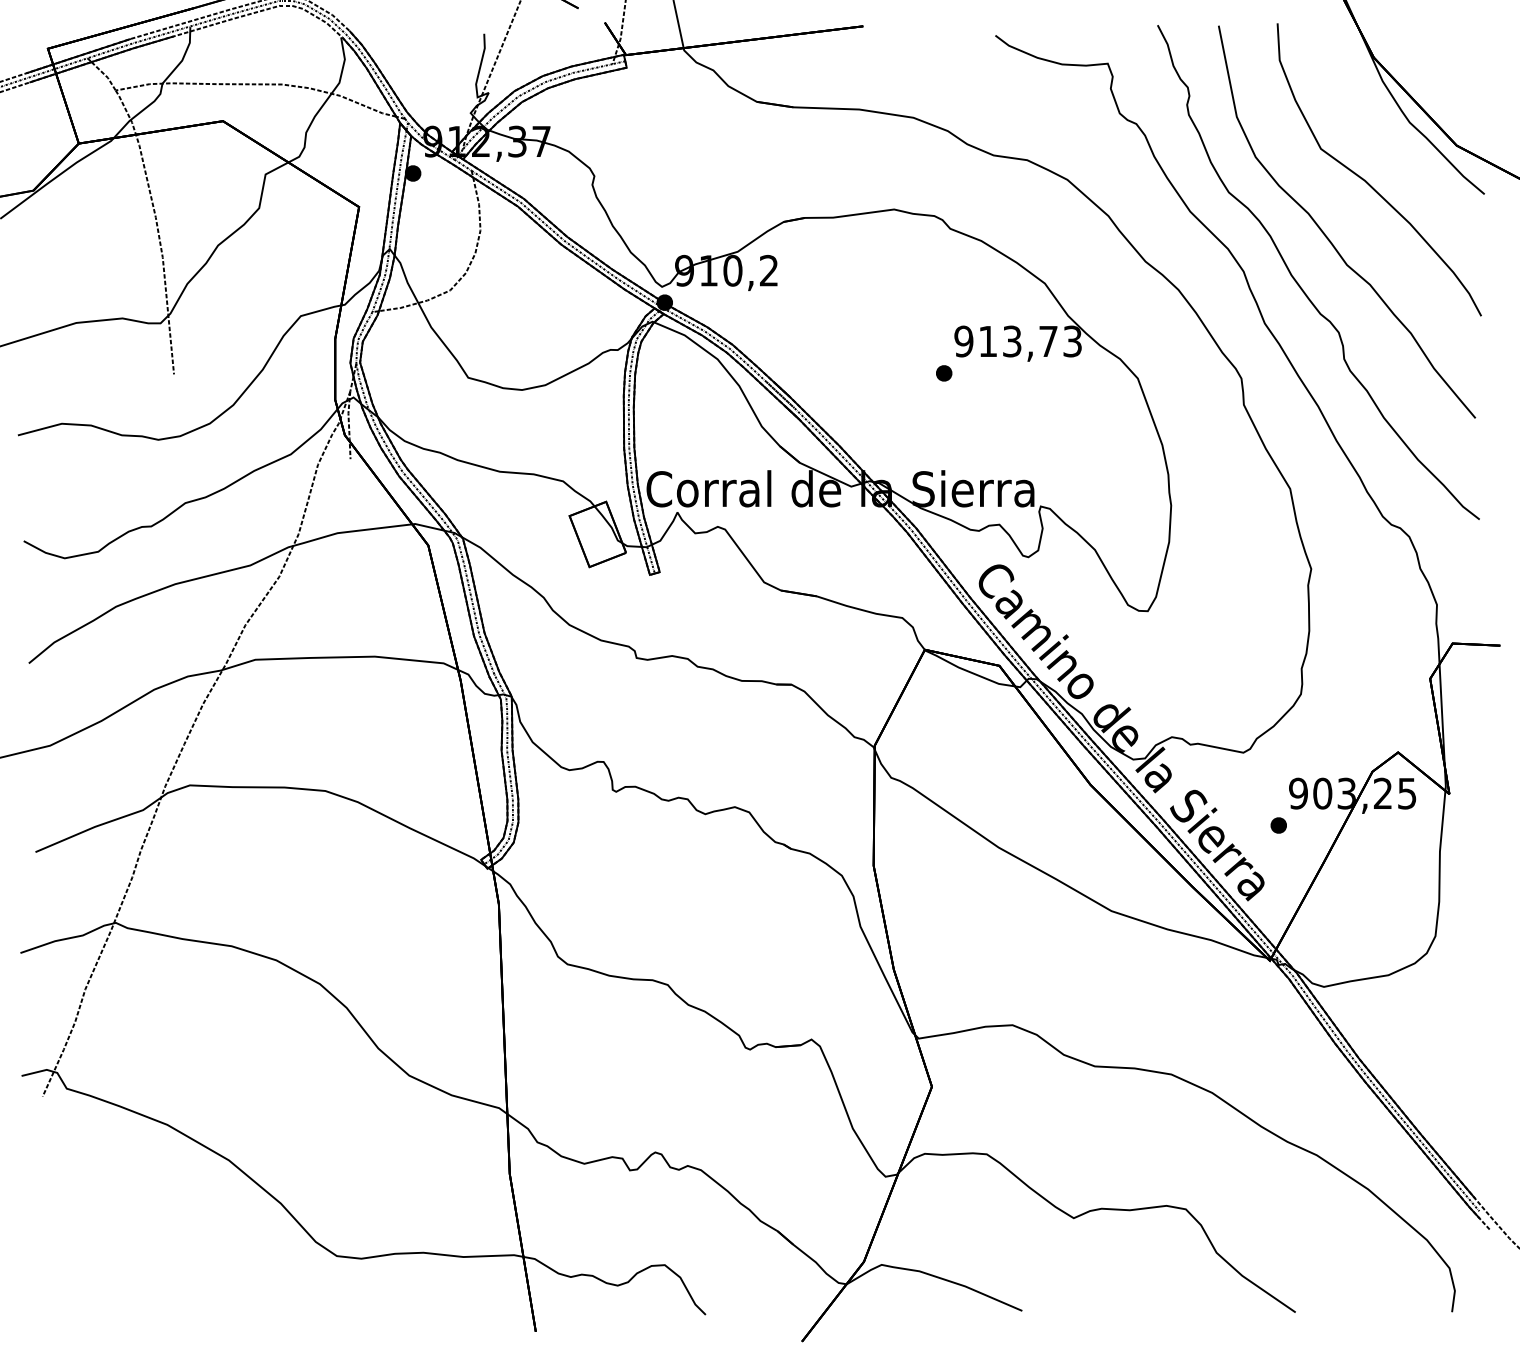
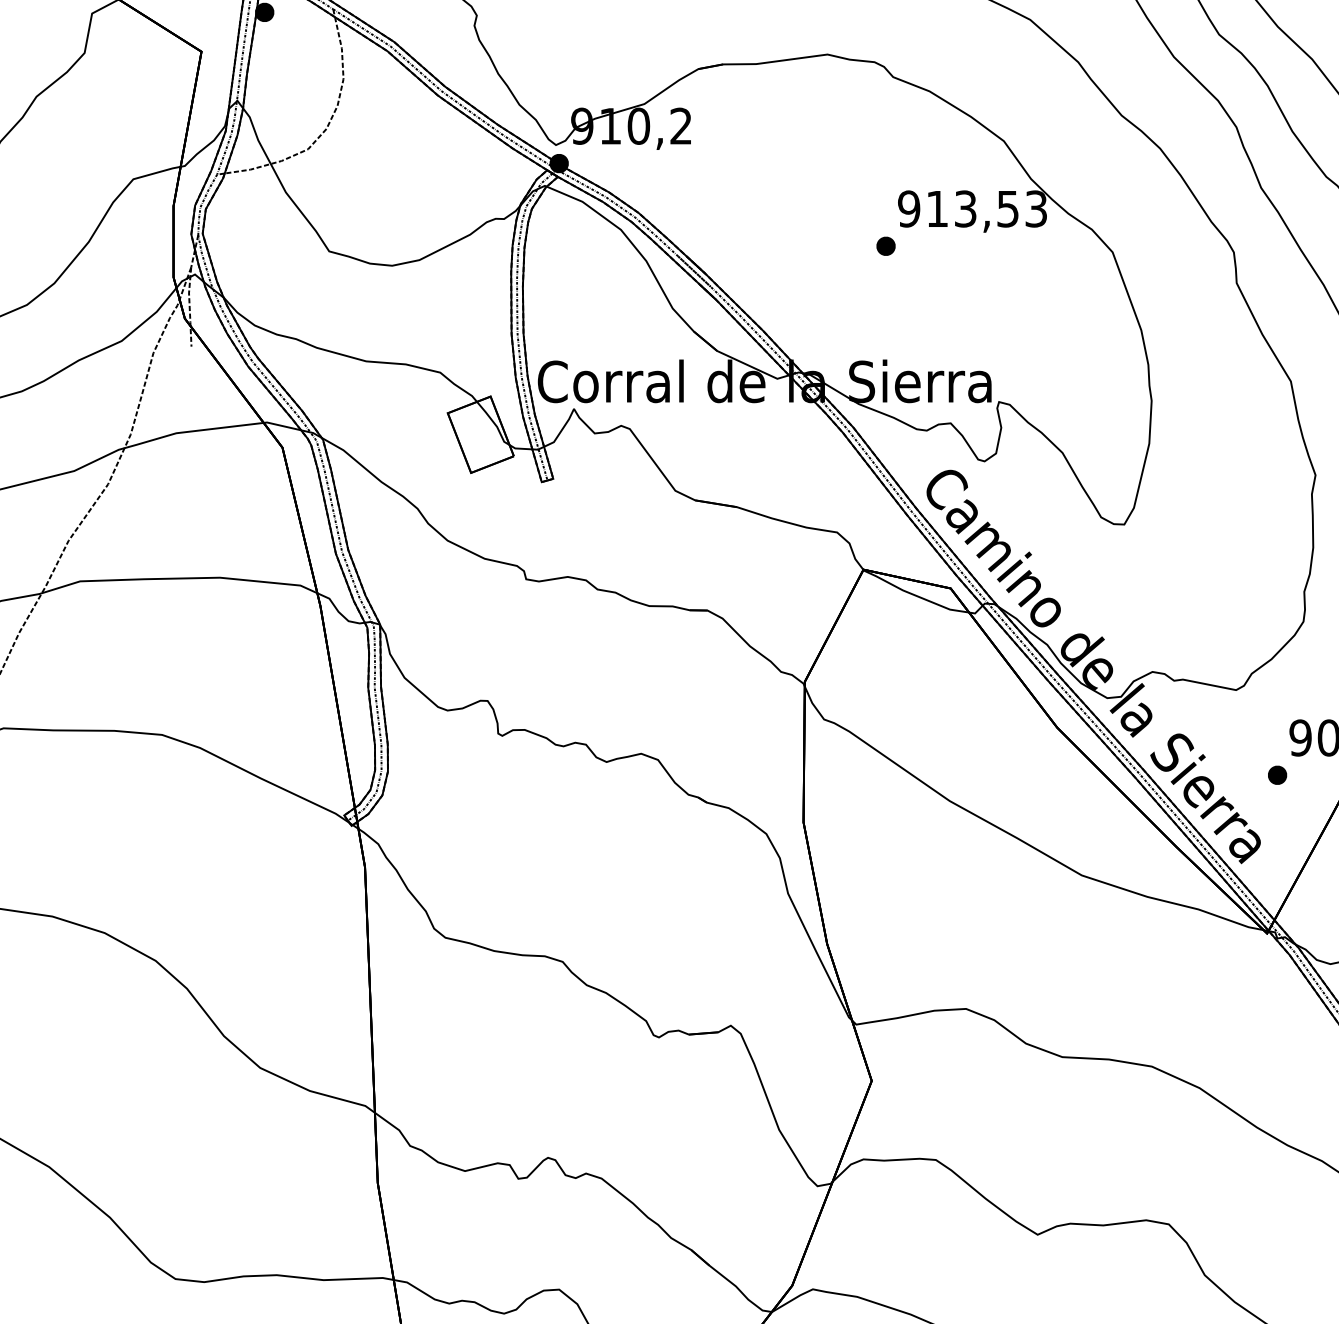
text: (1048, 341) -> (1008, 208), 913,73 -> 913,53

